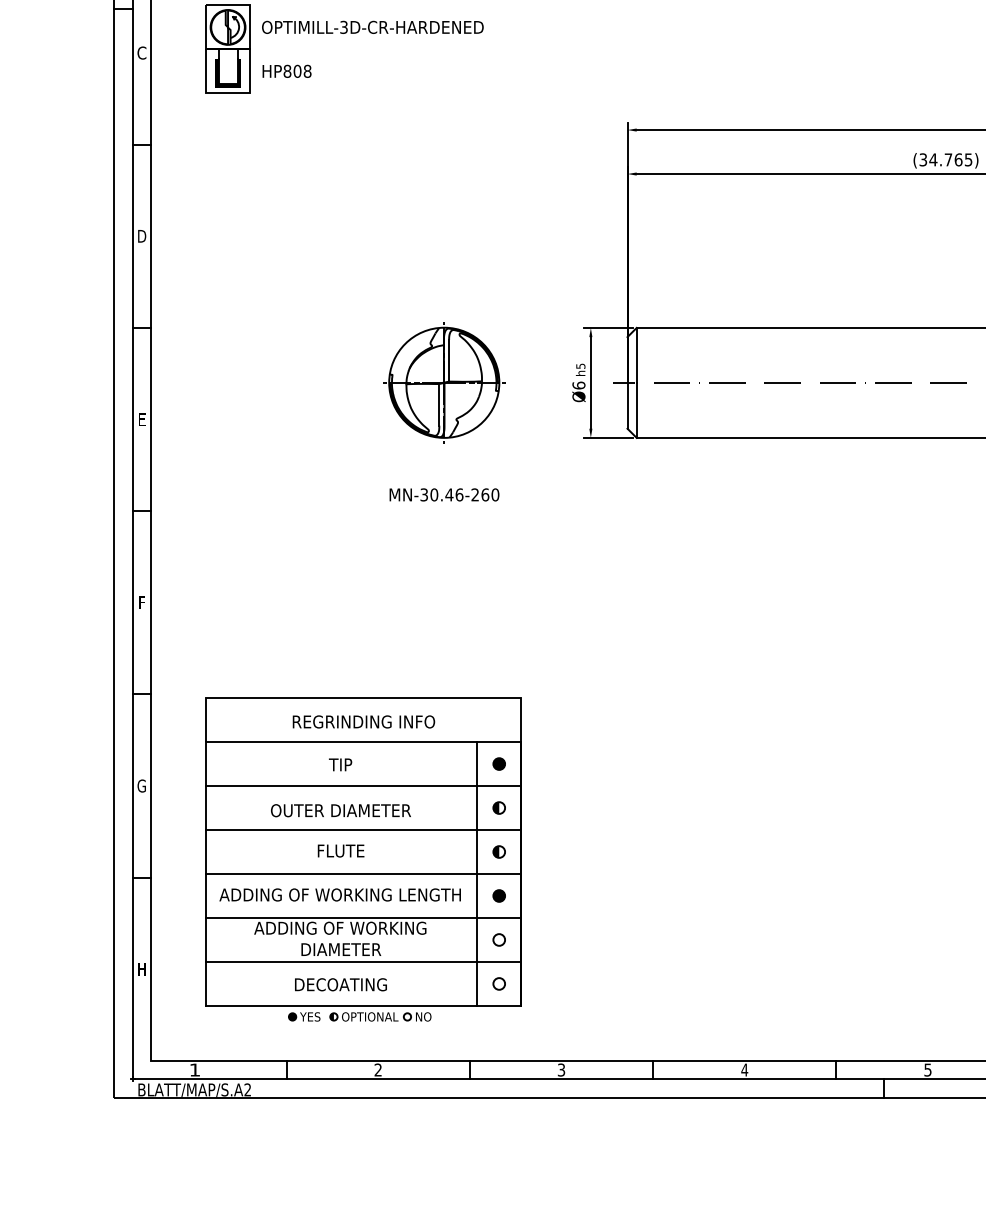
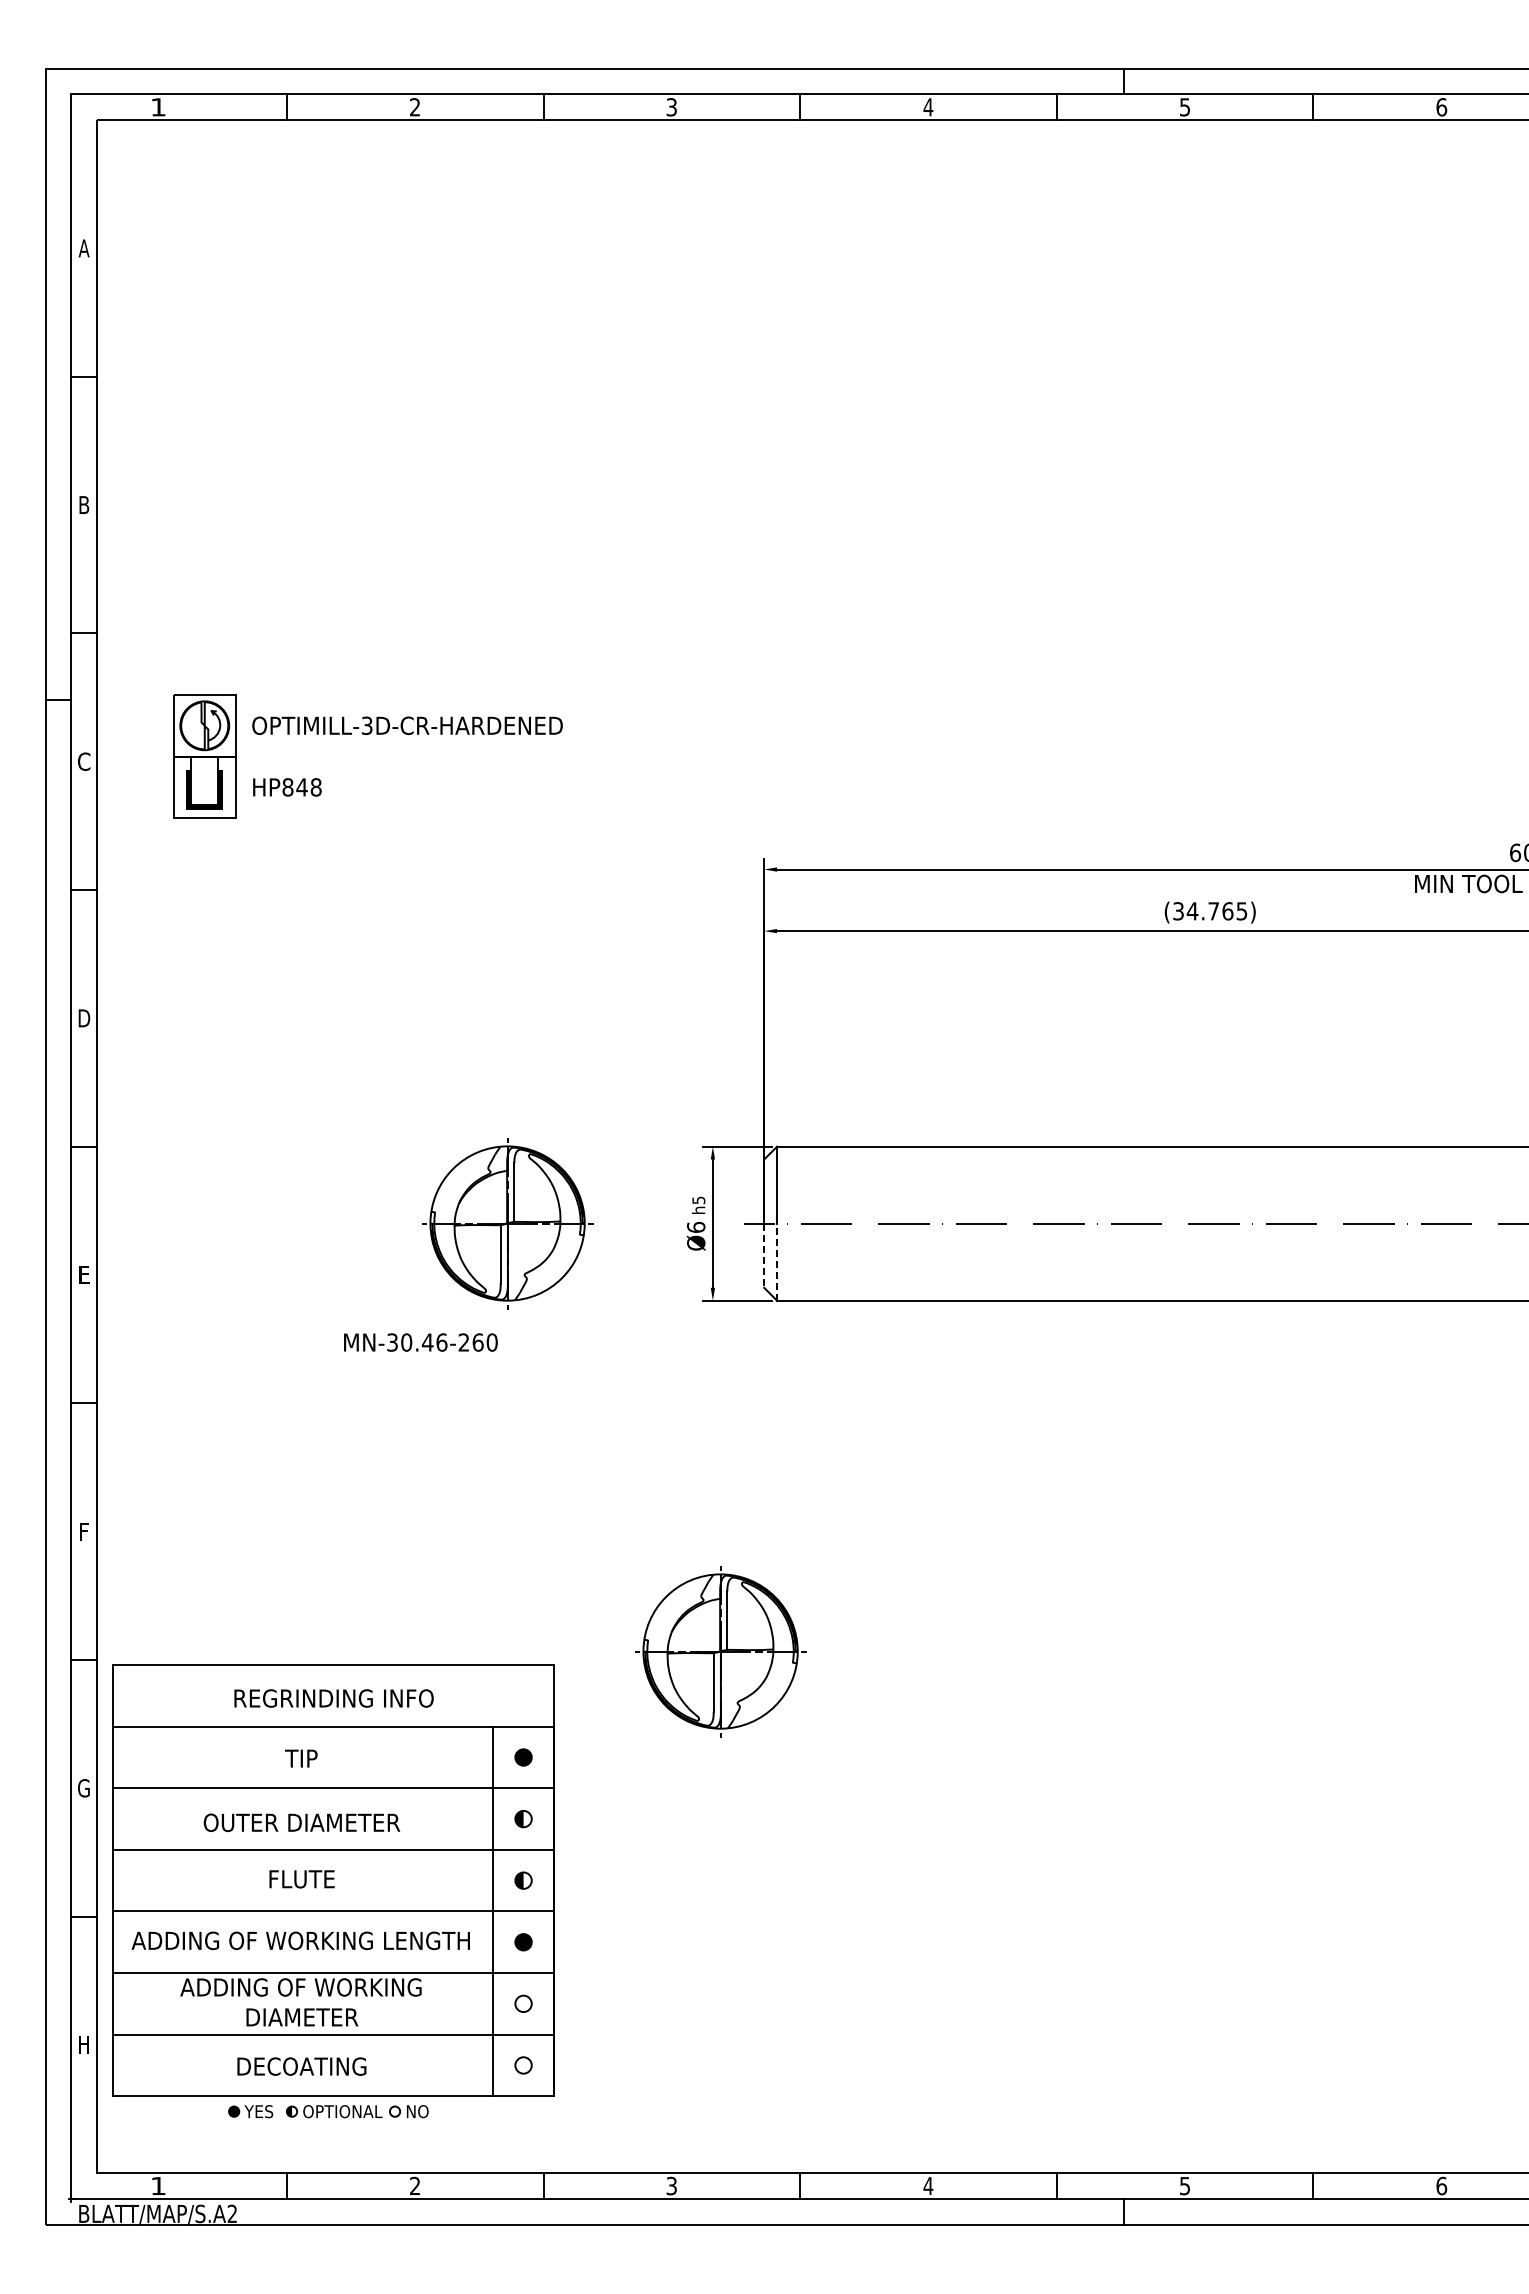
text: (297, 71) -> (301, 787), HP808 -> HP848
line: (627, 406) -> (764, 1256), solid -> dashed
line: (636, 409) -> (777, 1261), solid -> dashed
text: (444, 494) -> (420, 1342), moved
part: (596, 688) -> (720, 1651), added
part: (363, 859) -> (333, 1891), moved

